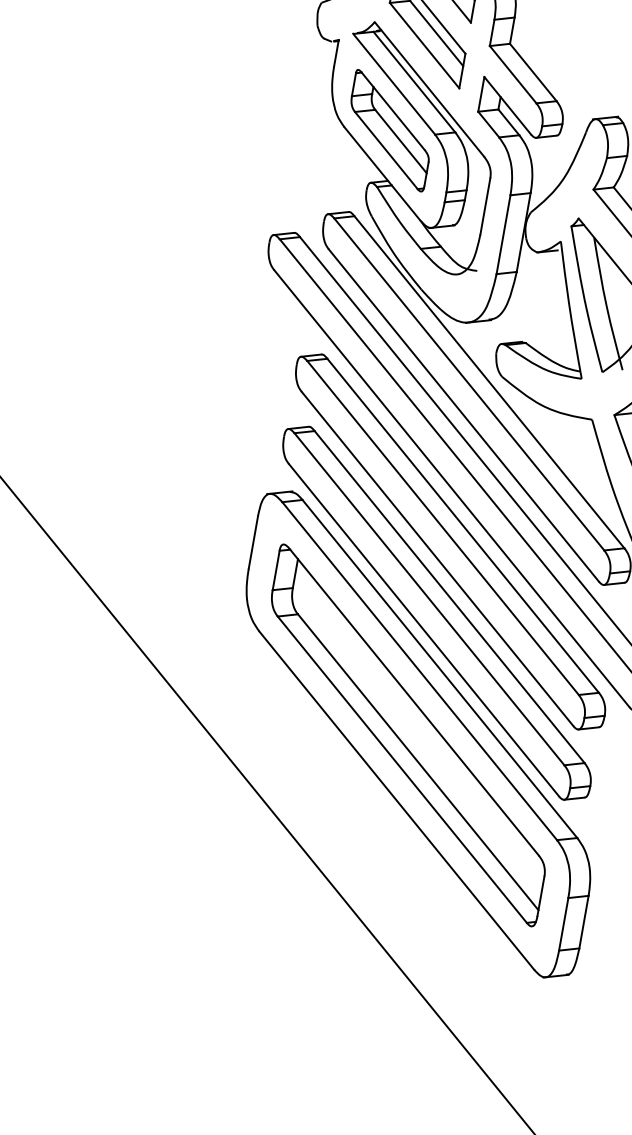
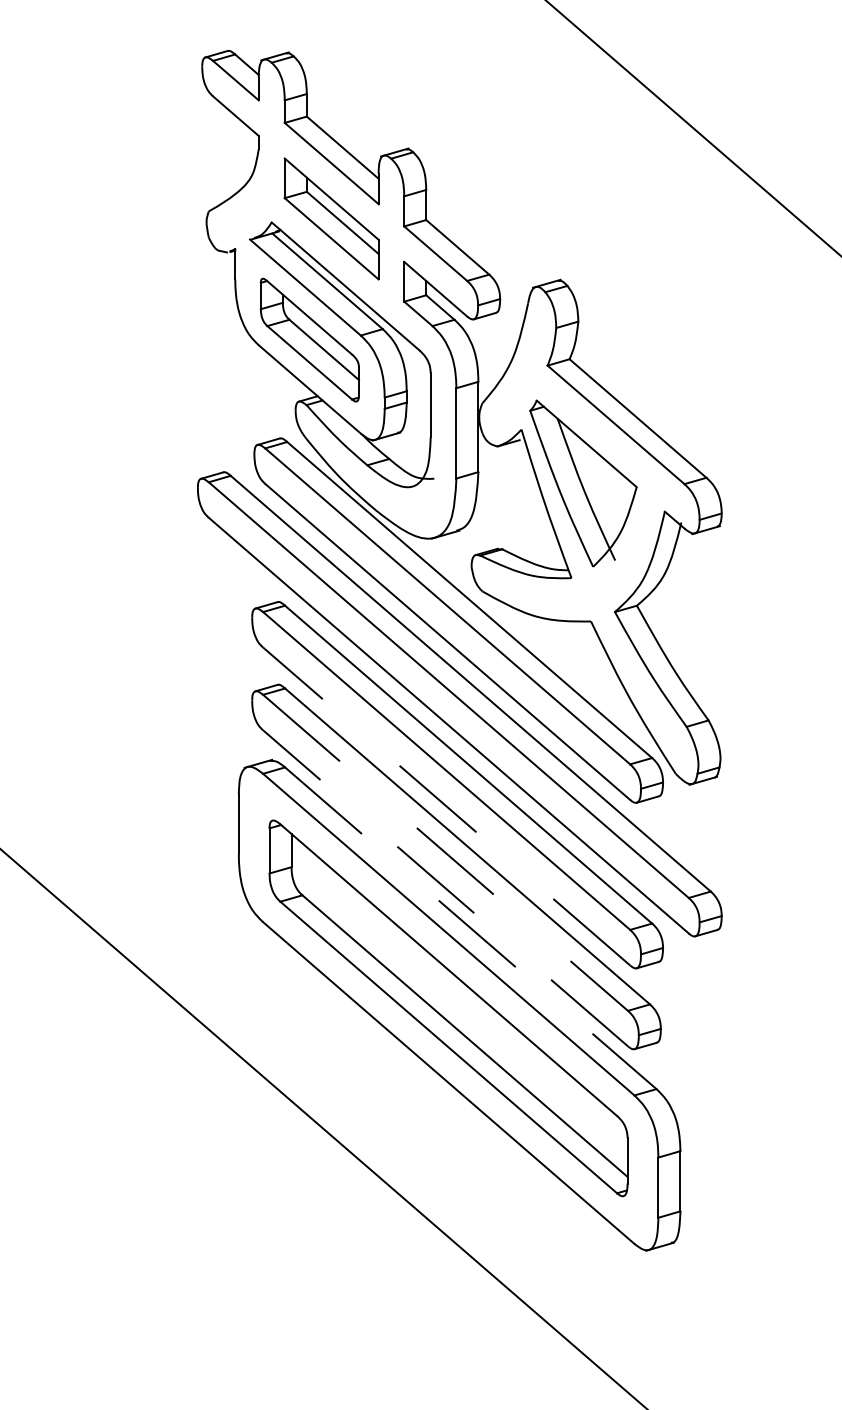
line: (437, 558) -> (446, 806), solid -> dashed
line: (429, 599) -> (445, 853), solid -> dashed
line: (424, 629) -> (445, 887), solid -> dashed
line: (439, 669) -> (470, 928), solid -> dashed

